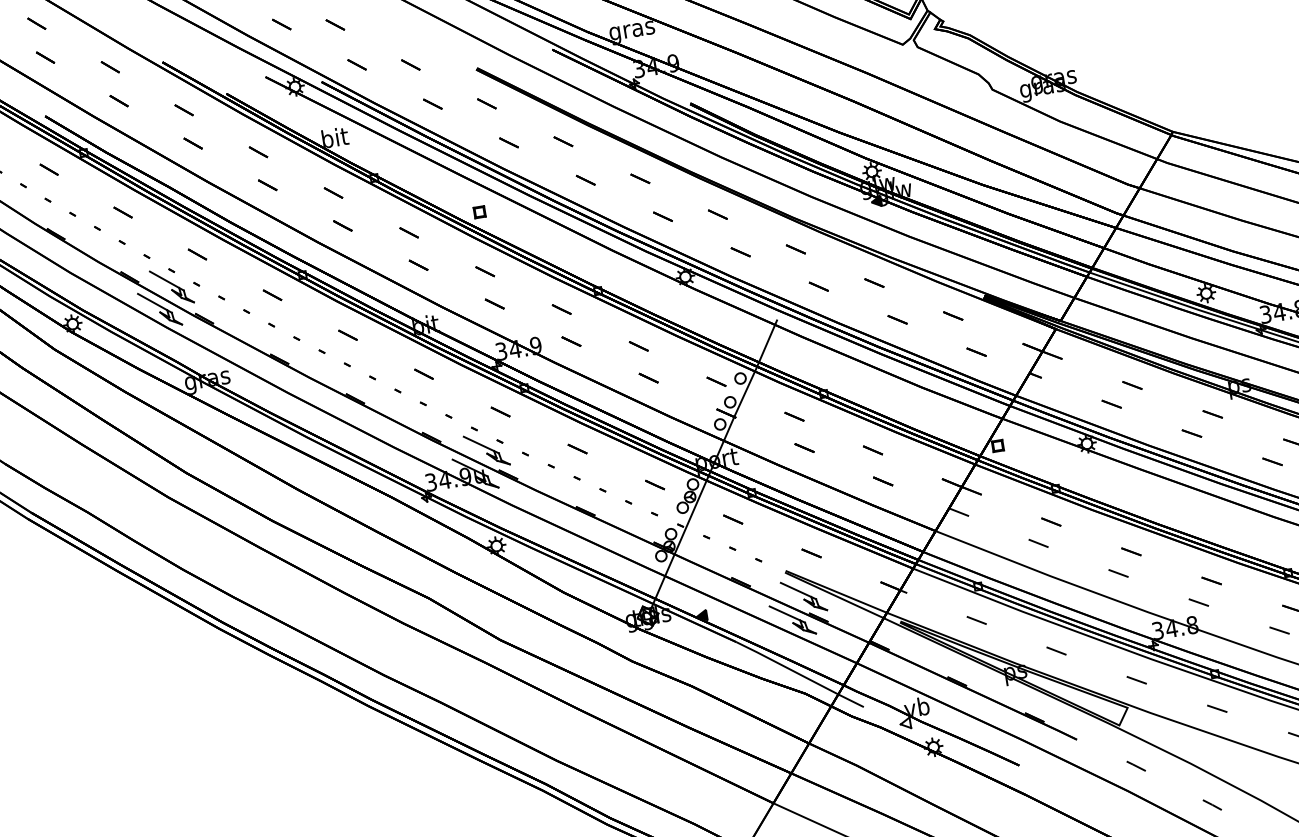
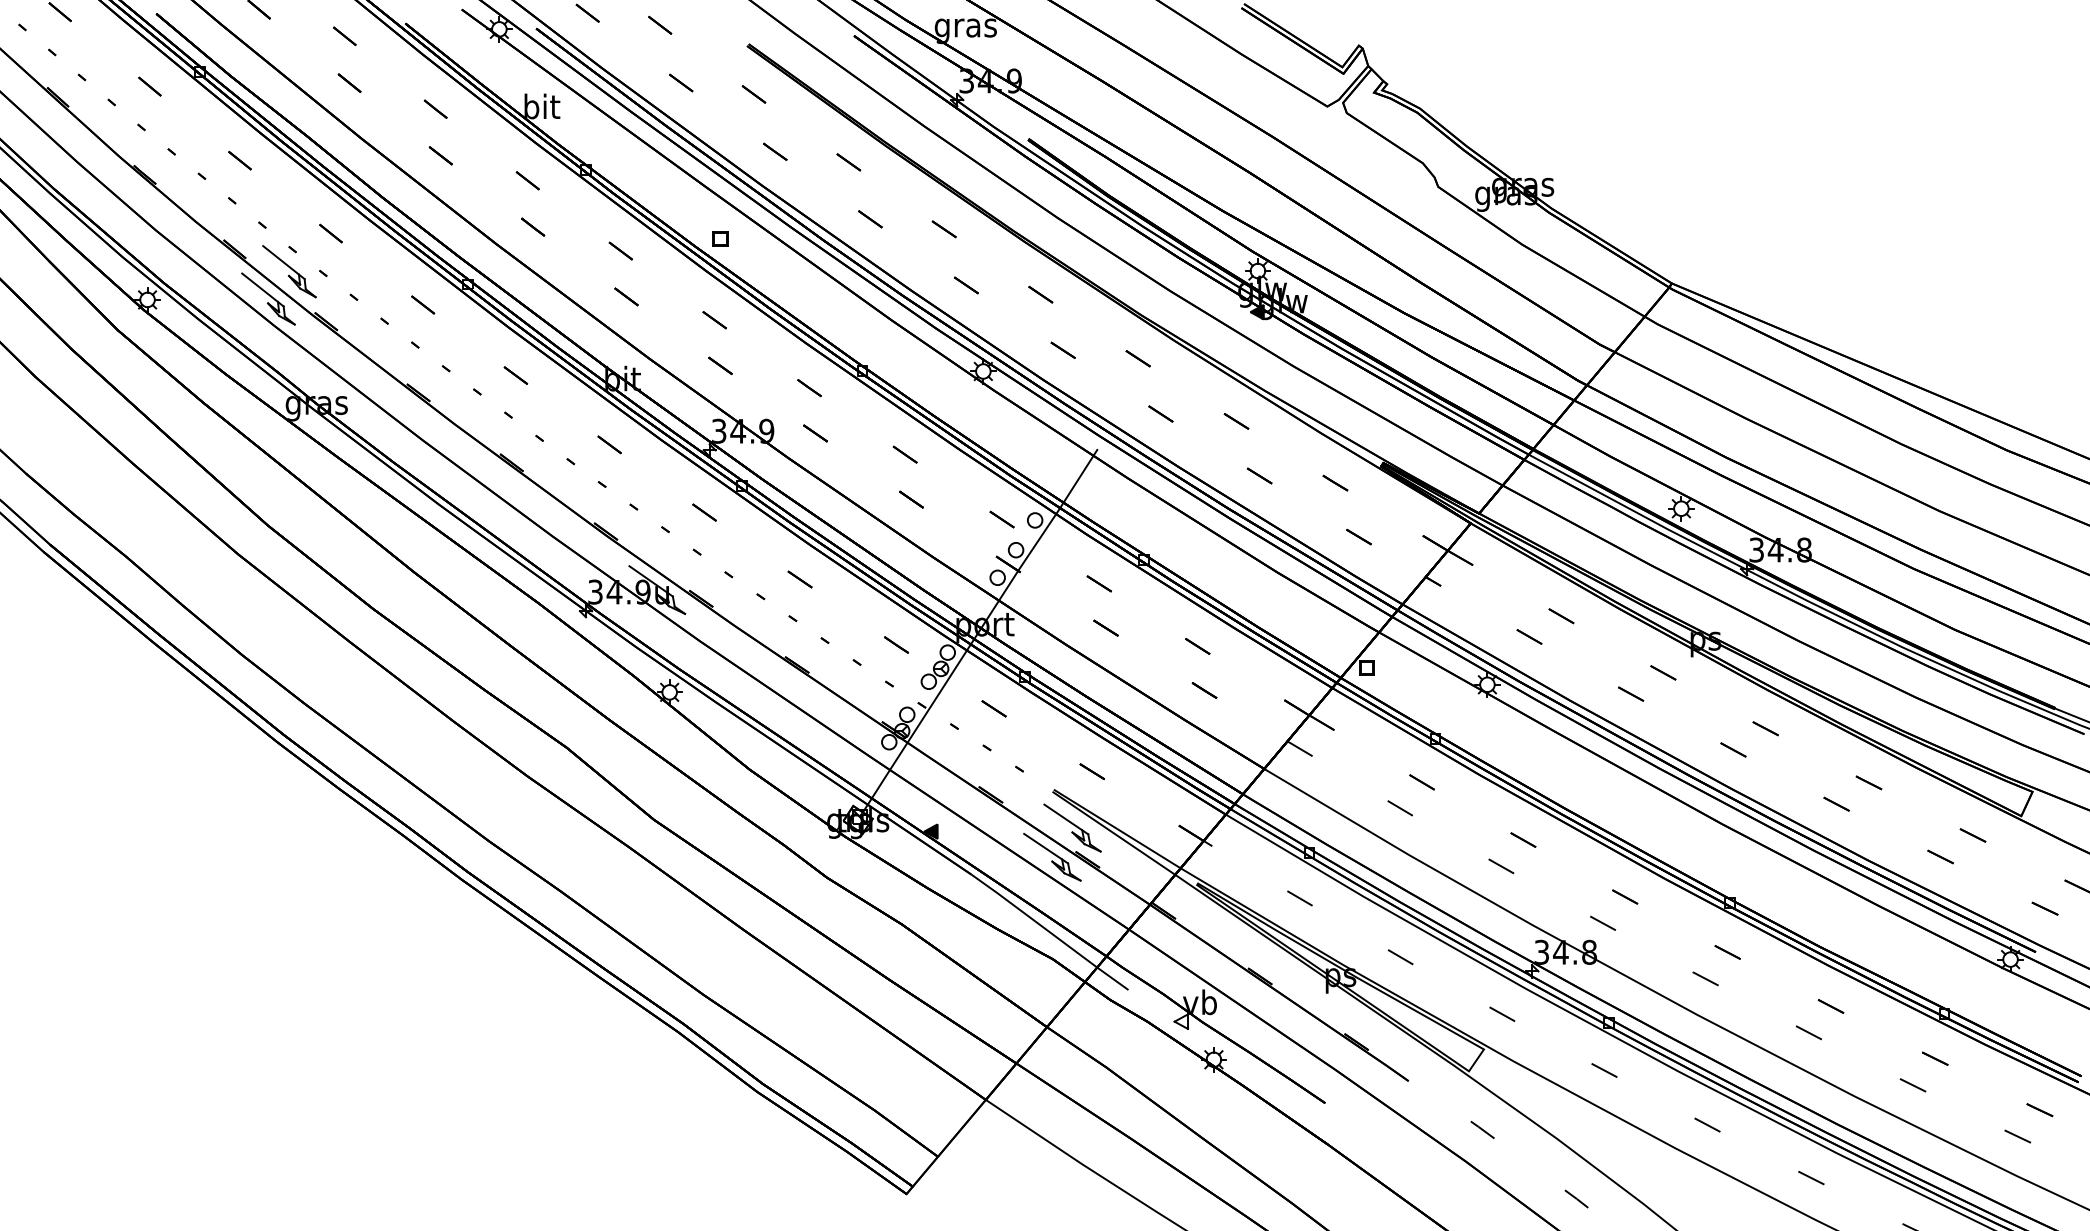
part: (486, 450) -> (677, 561), removed

